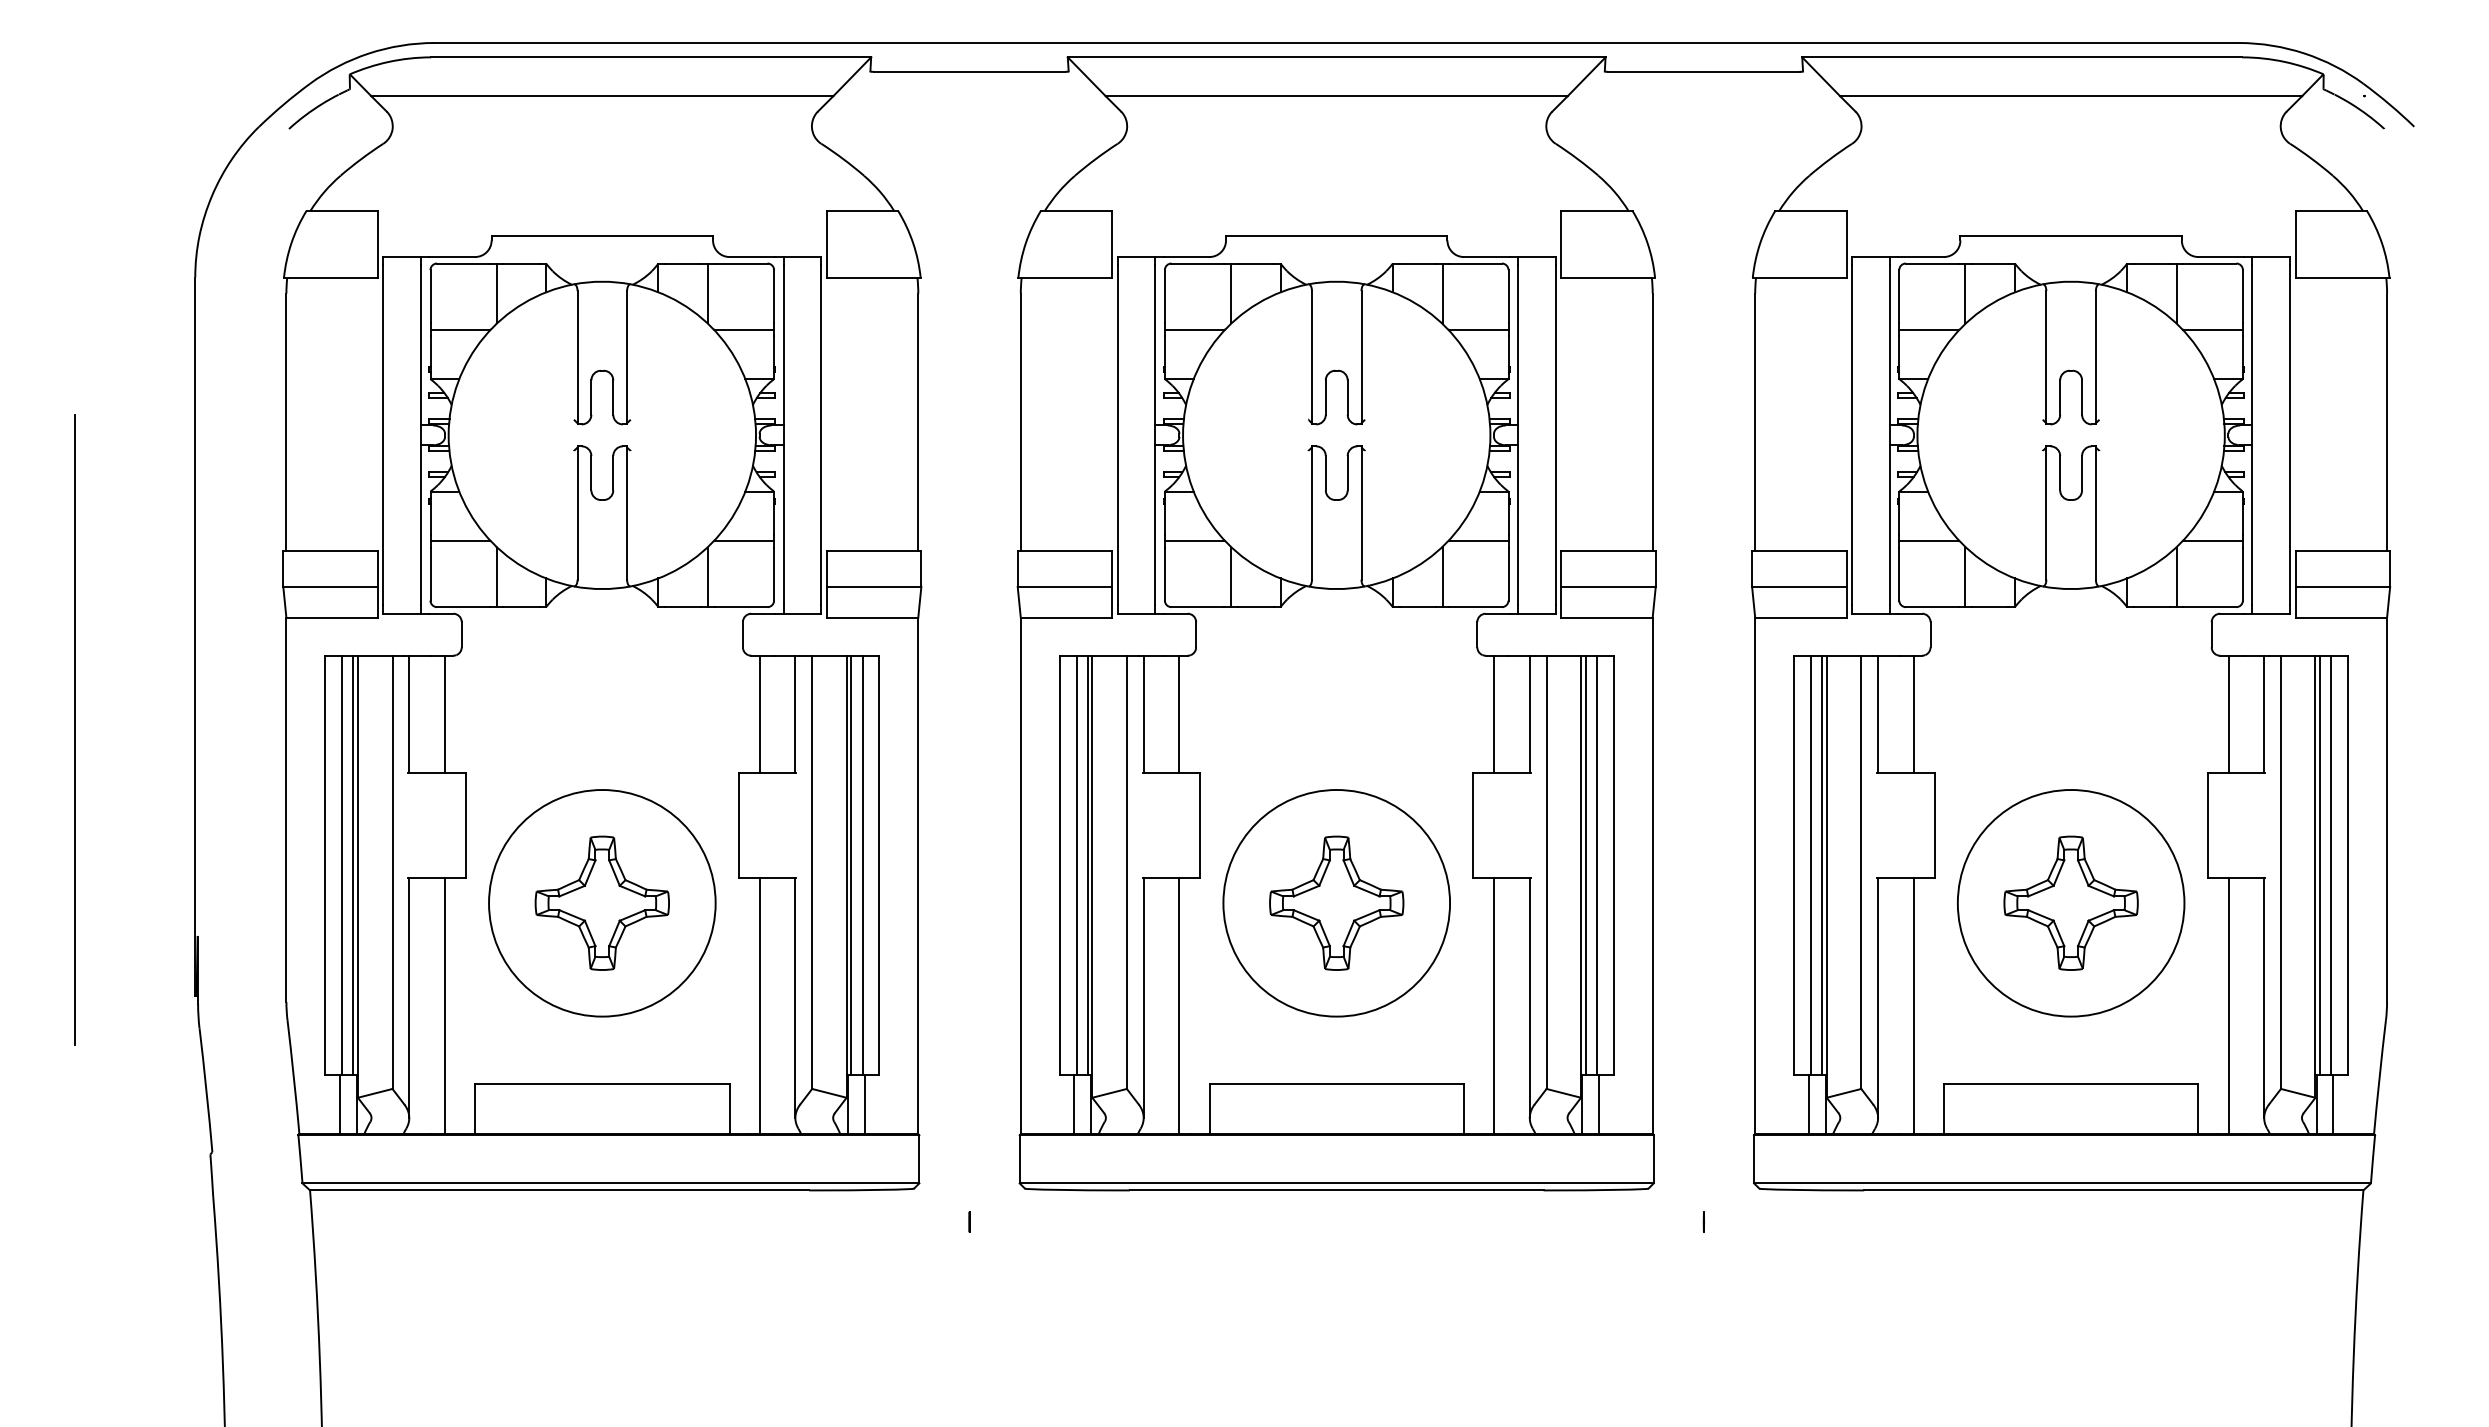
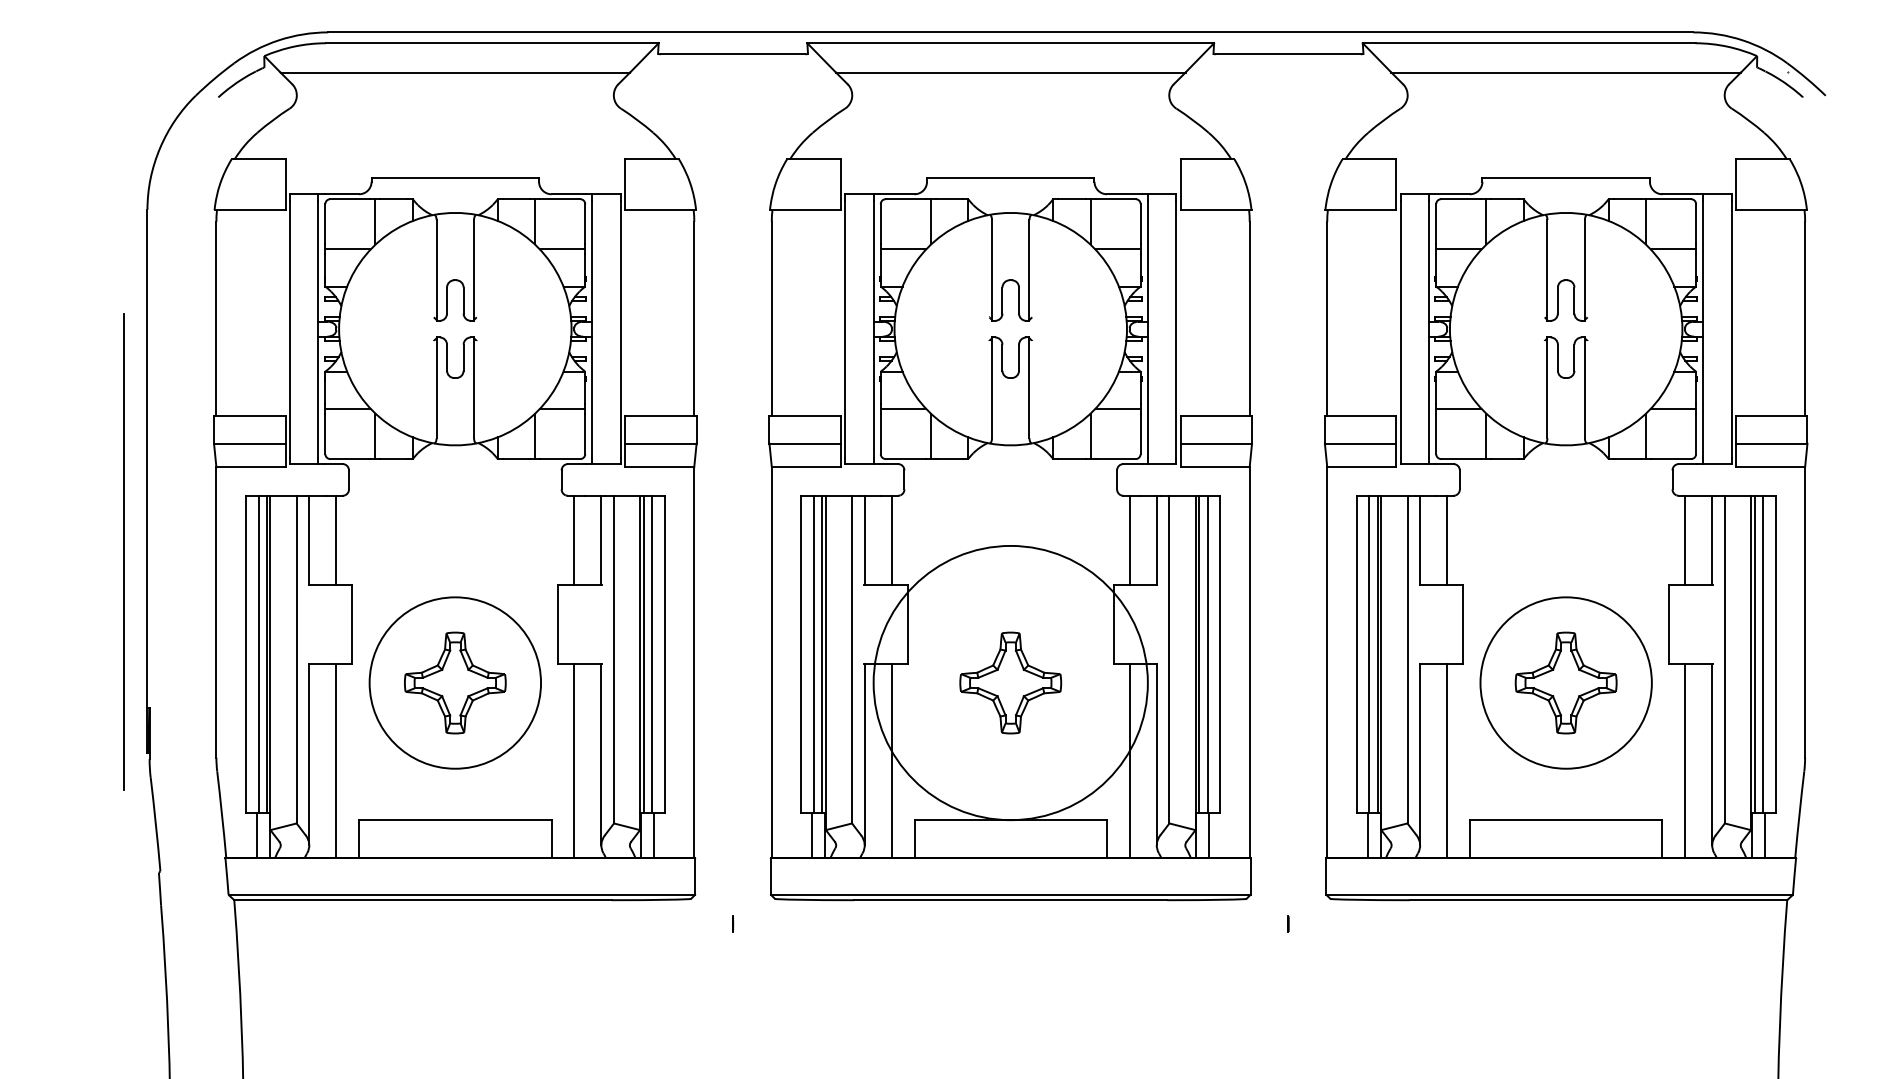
line: (74, 729) -> (123, 551), moved
circle: (1336, 903) -> (1010, 683), size x1.6

